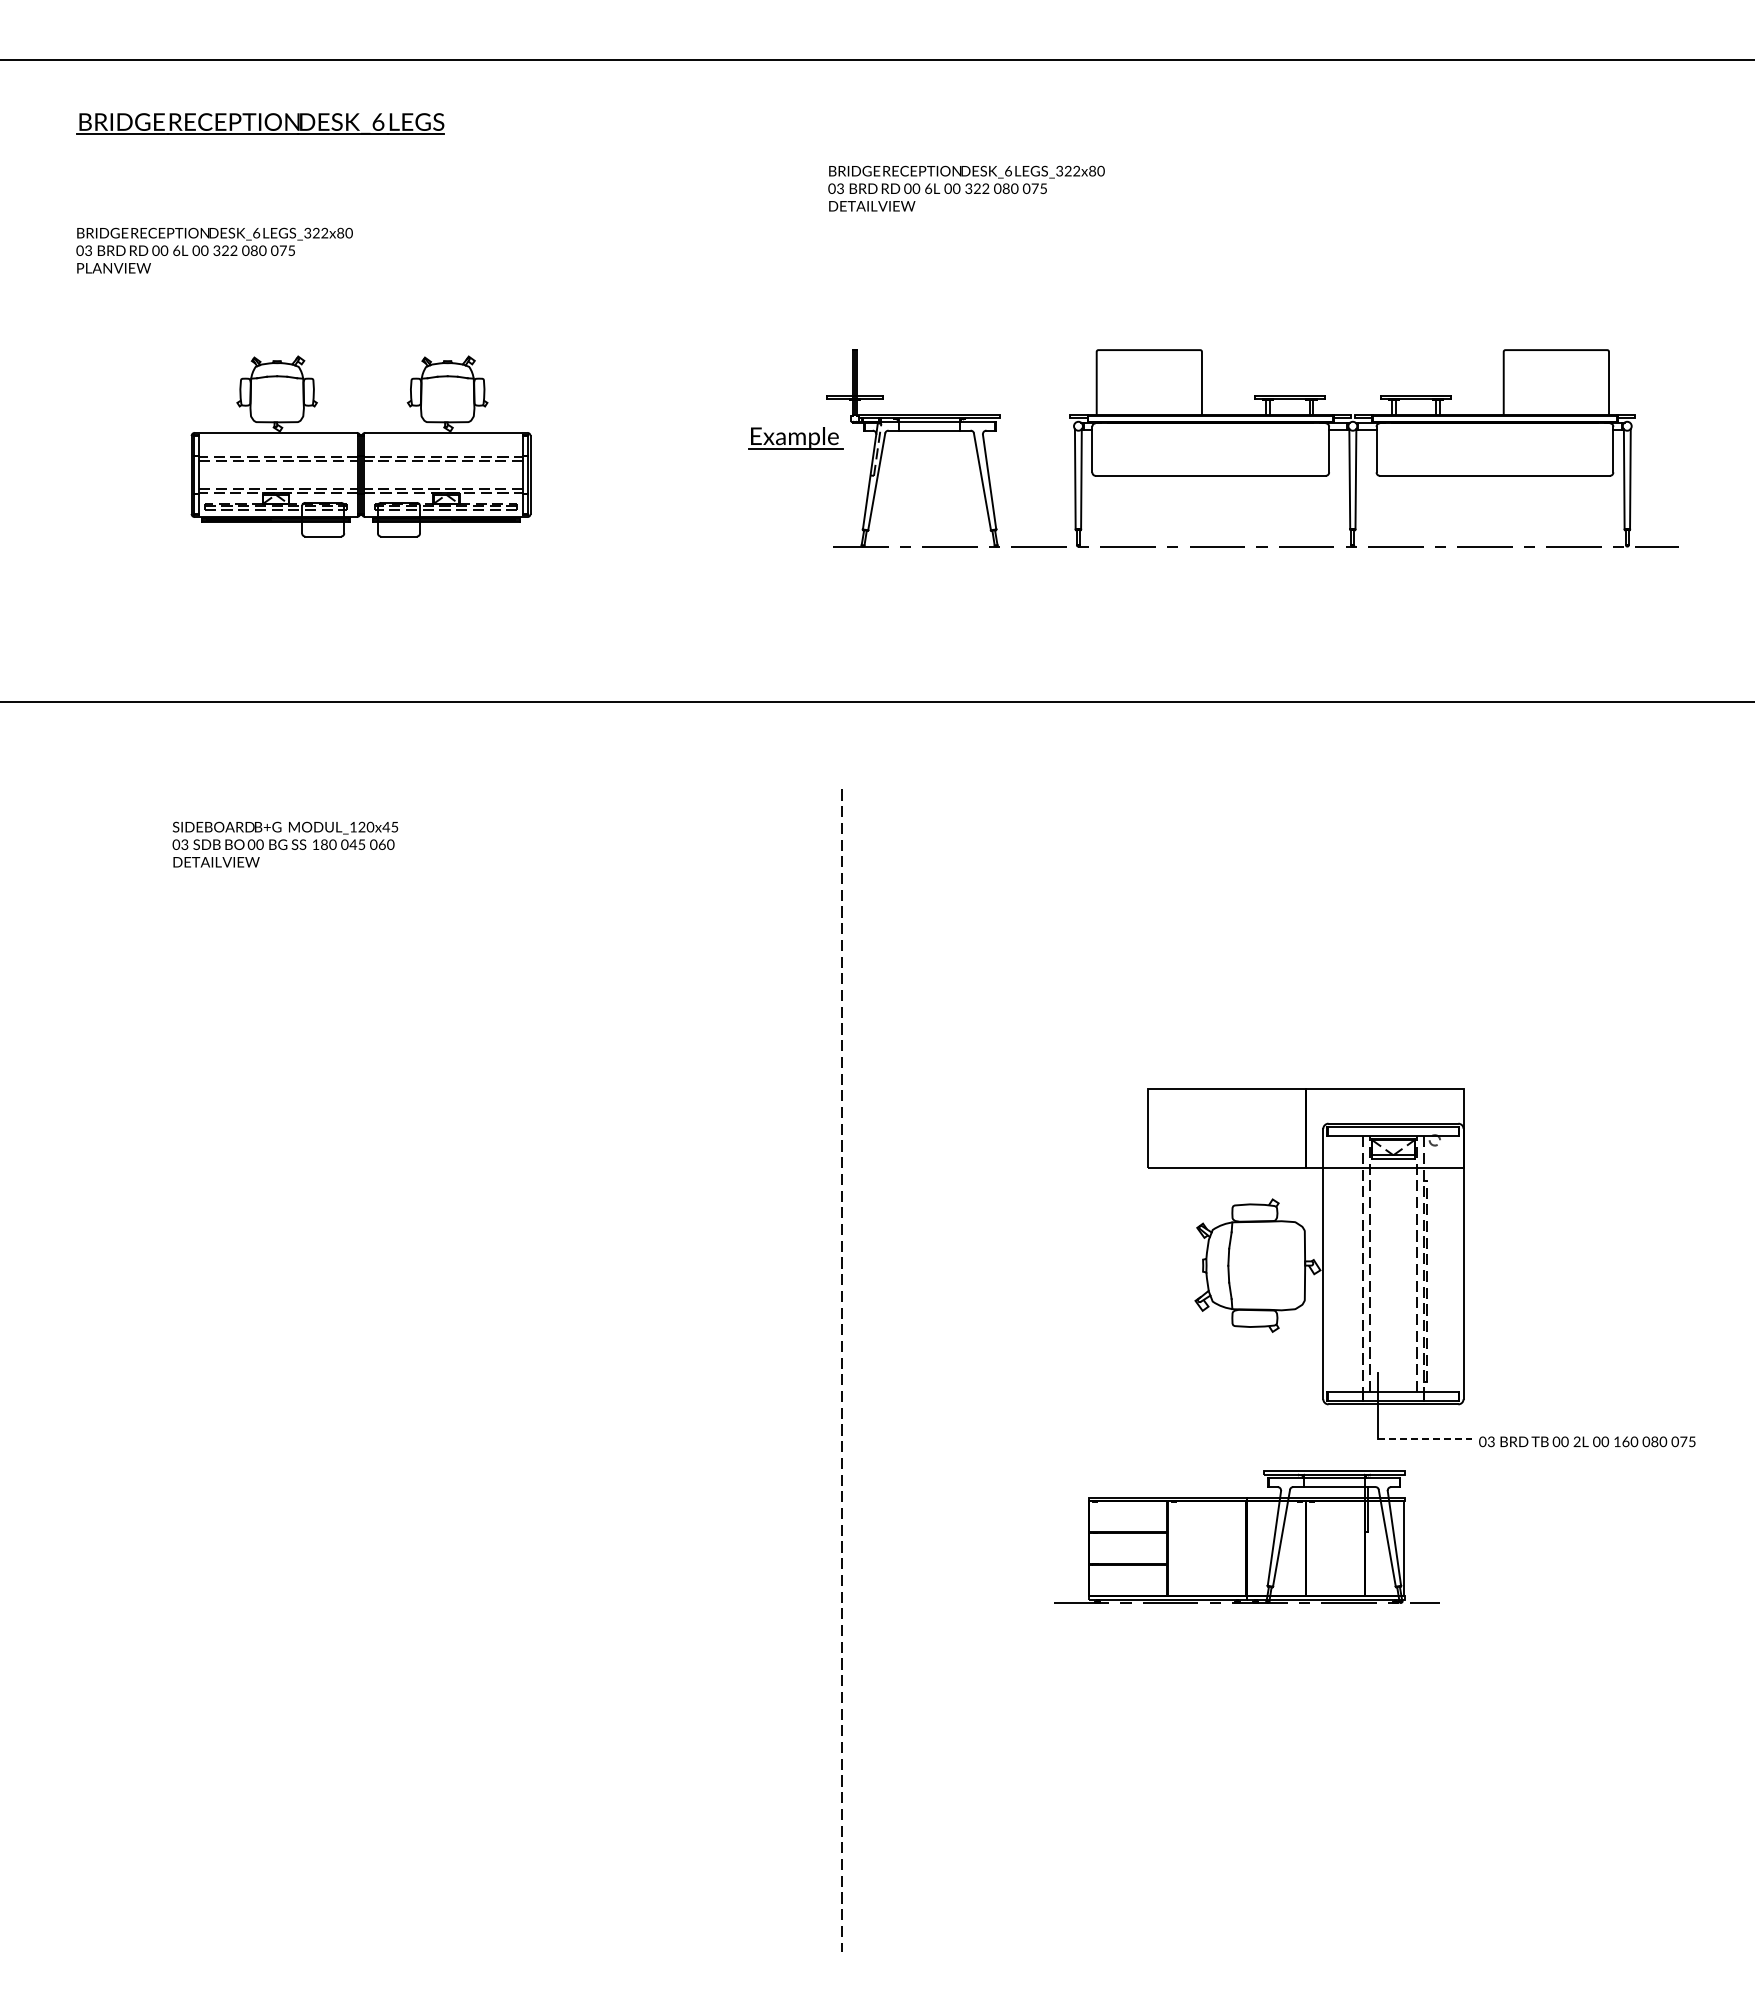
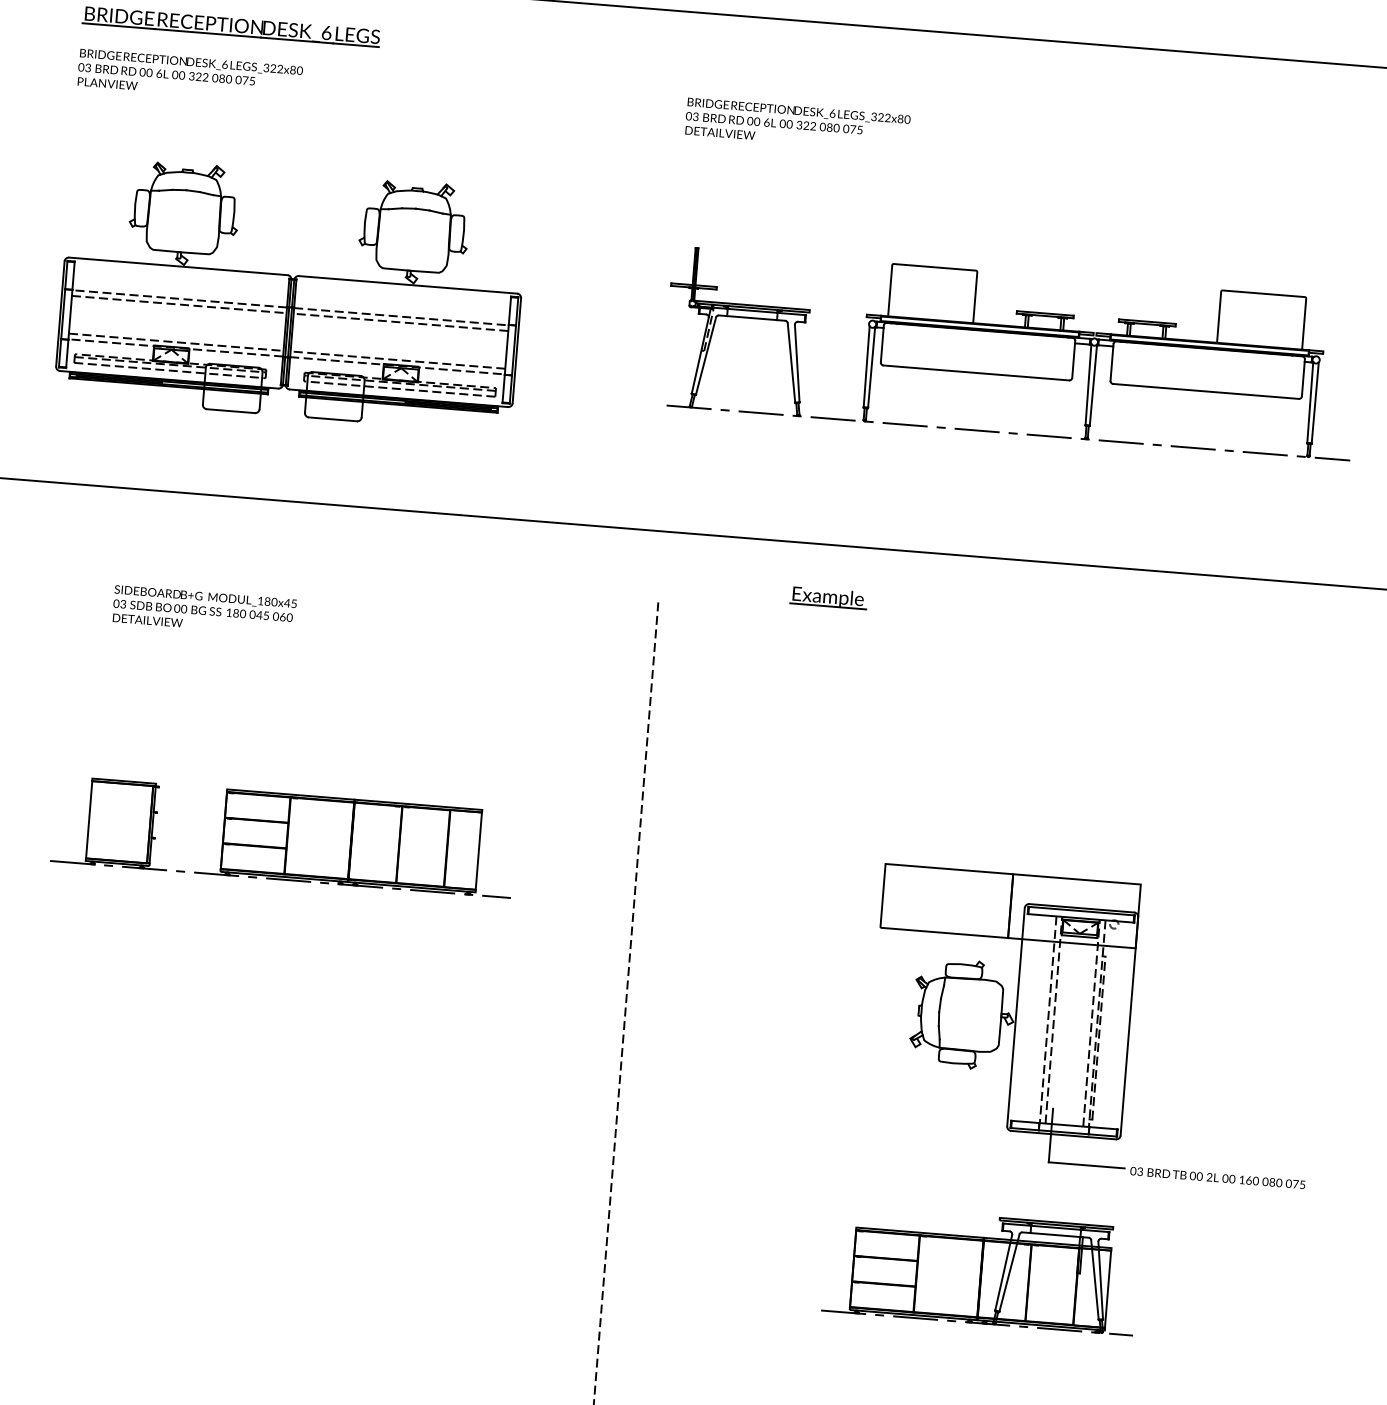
text: (214, 250) -> (189, 75), moved
part: (795, 438) -> (828, 598), moved
part: (360, 446) -> (291, 293), size x1.67
text: (361, 828) -> (267, 602), MODUL_120x45 -> MODUL_180x45
part: (404, 1114) -> (283, 836), added
line: (1424, 1439) -> (1086, 1165), dashed -> solid
part: (1246, 1536) -> (981, 1269), moved

